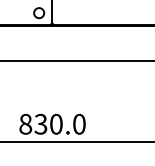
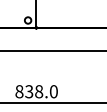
text: (56, 123) -> (39, 91), 830.0 -> 838.0

